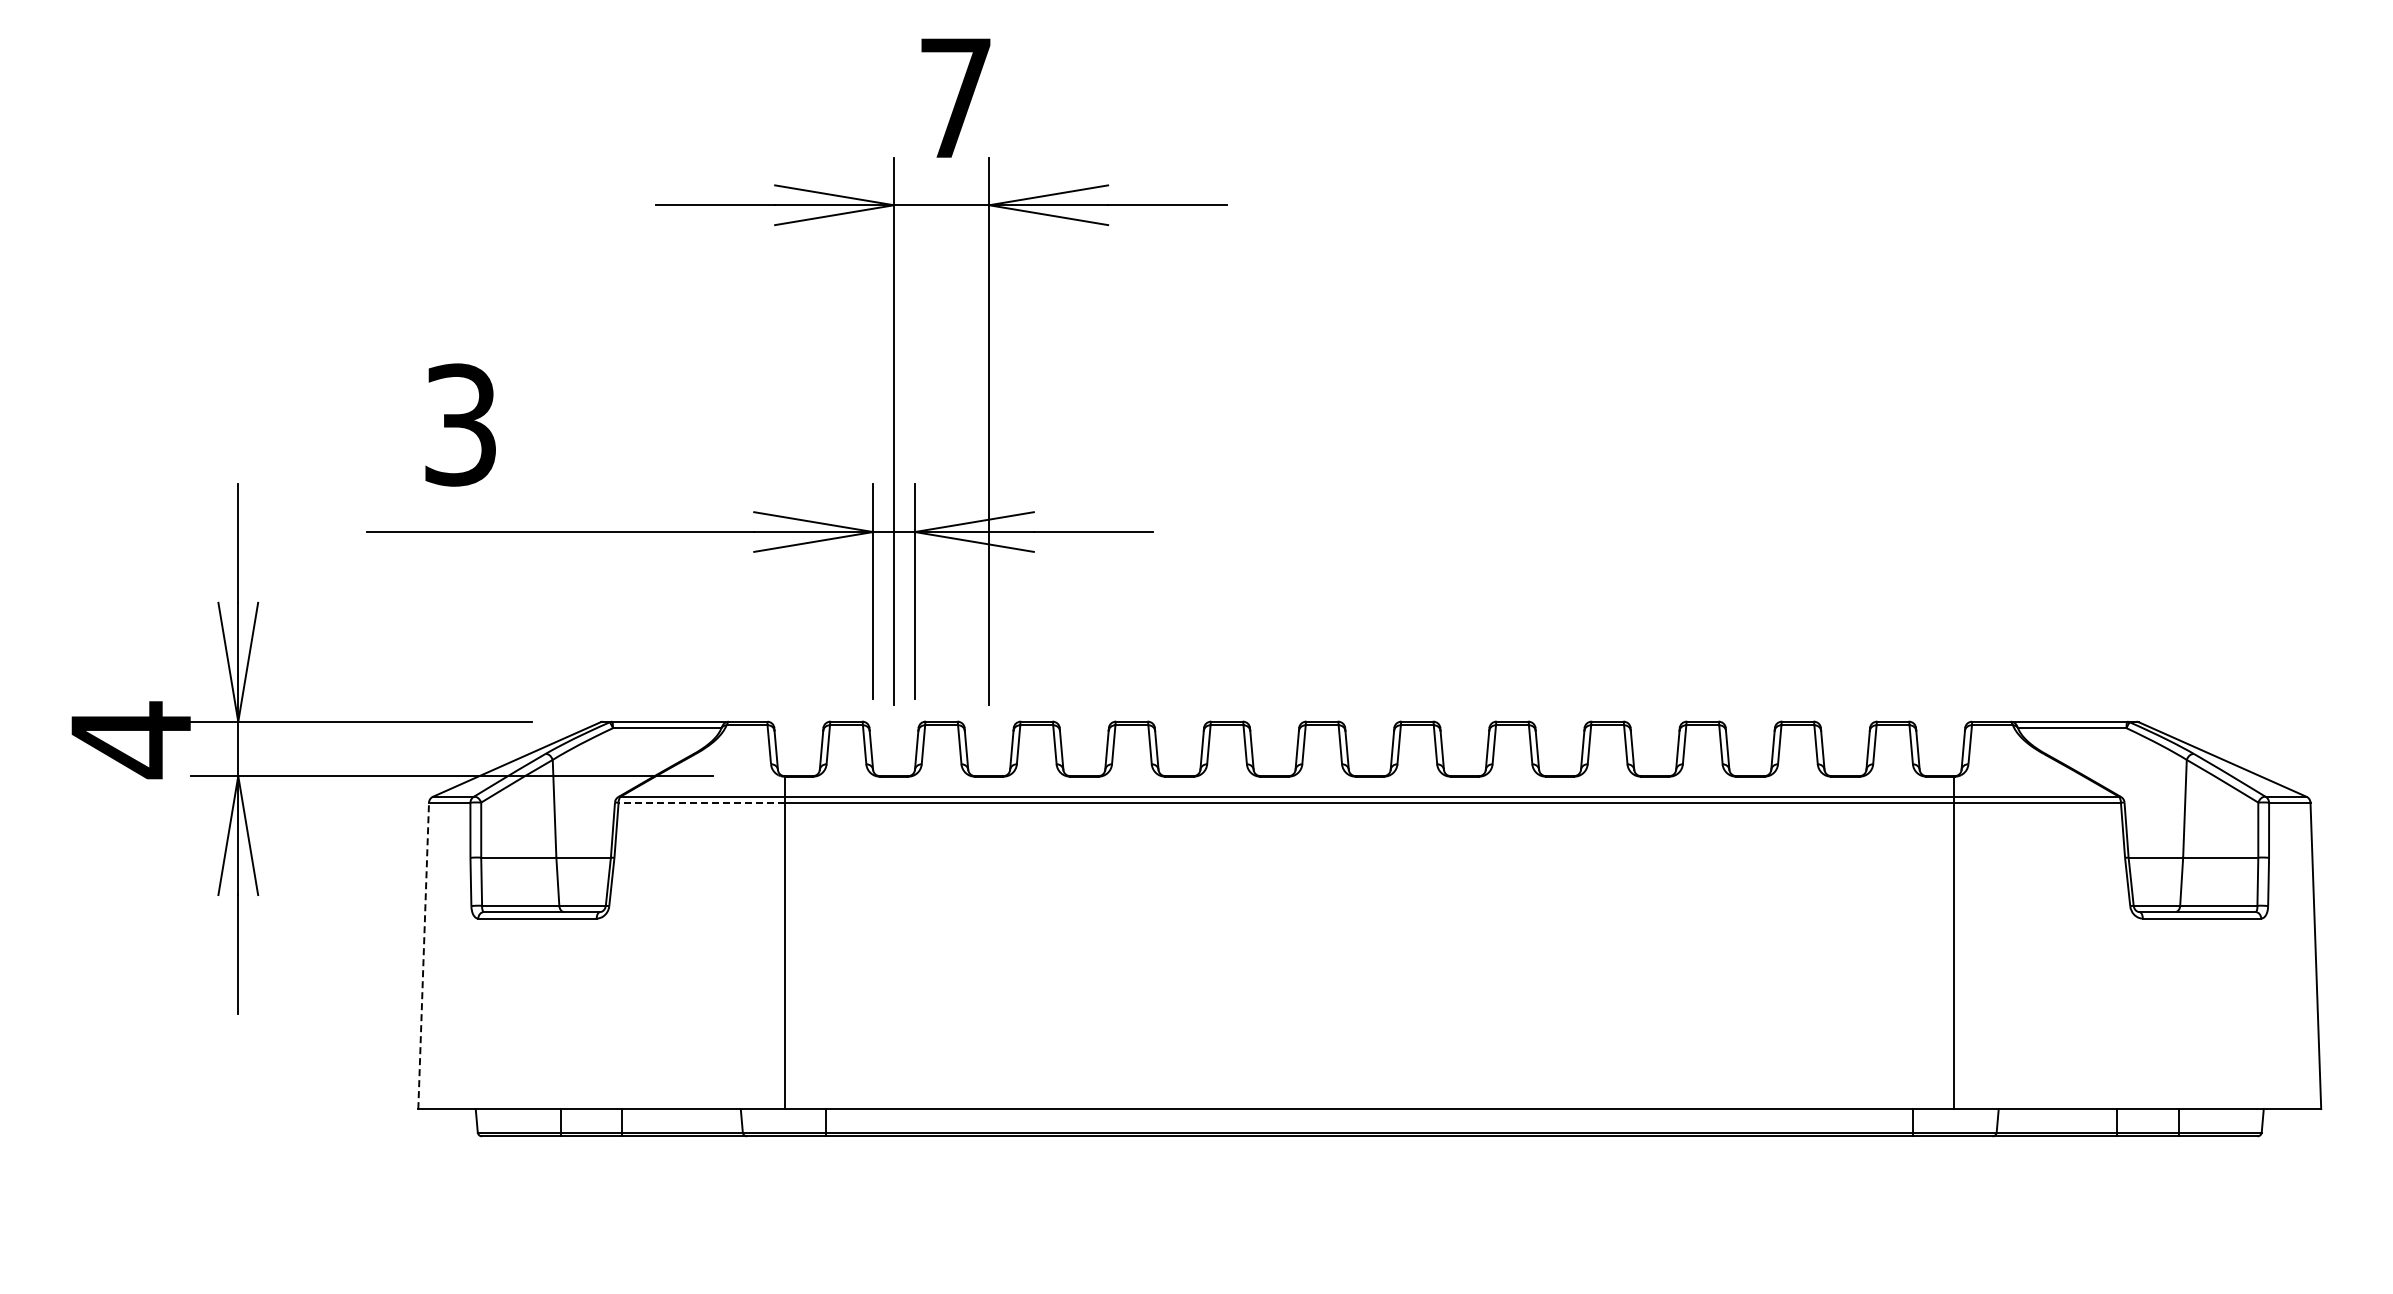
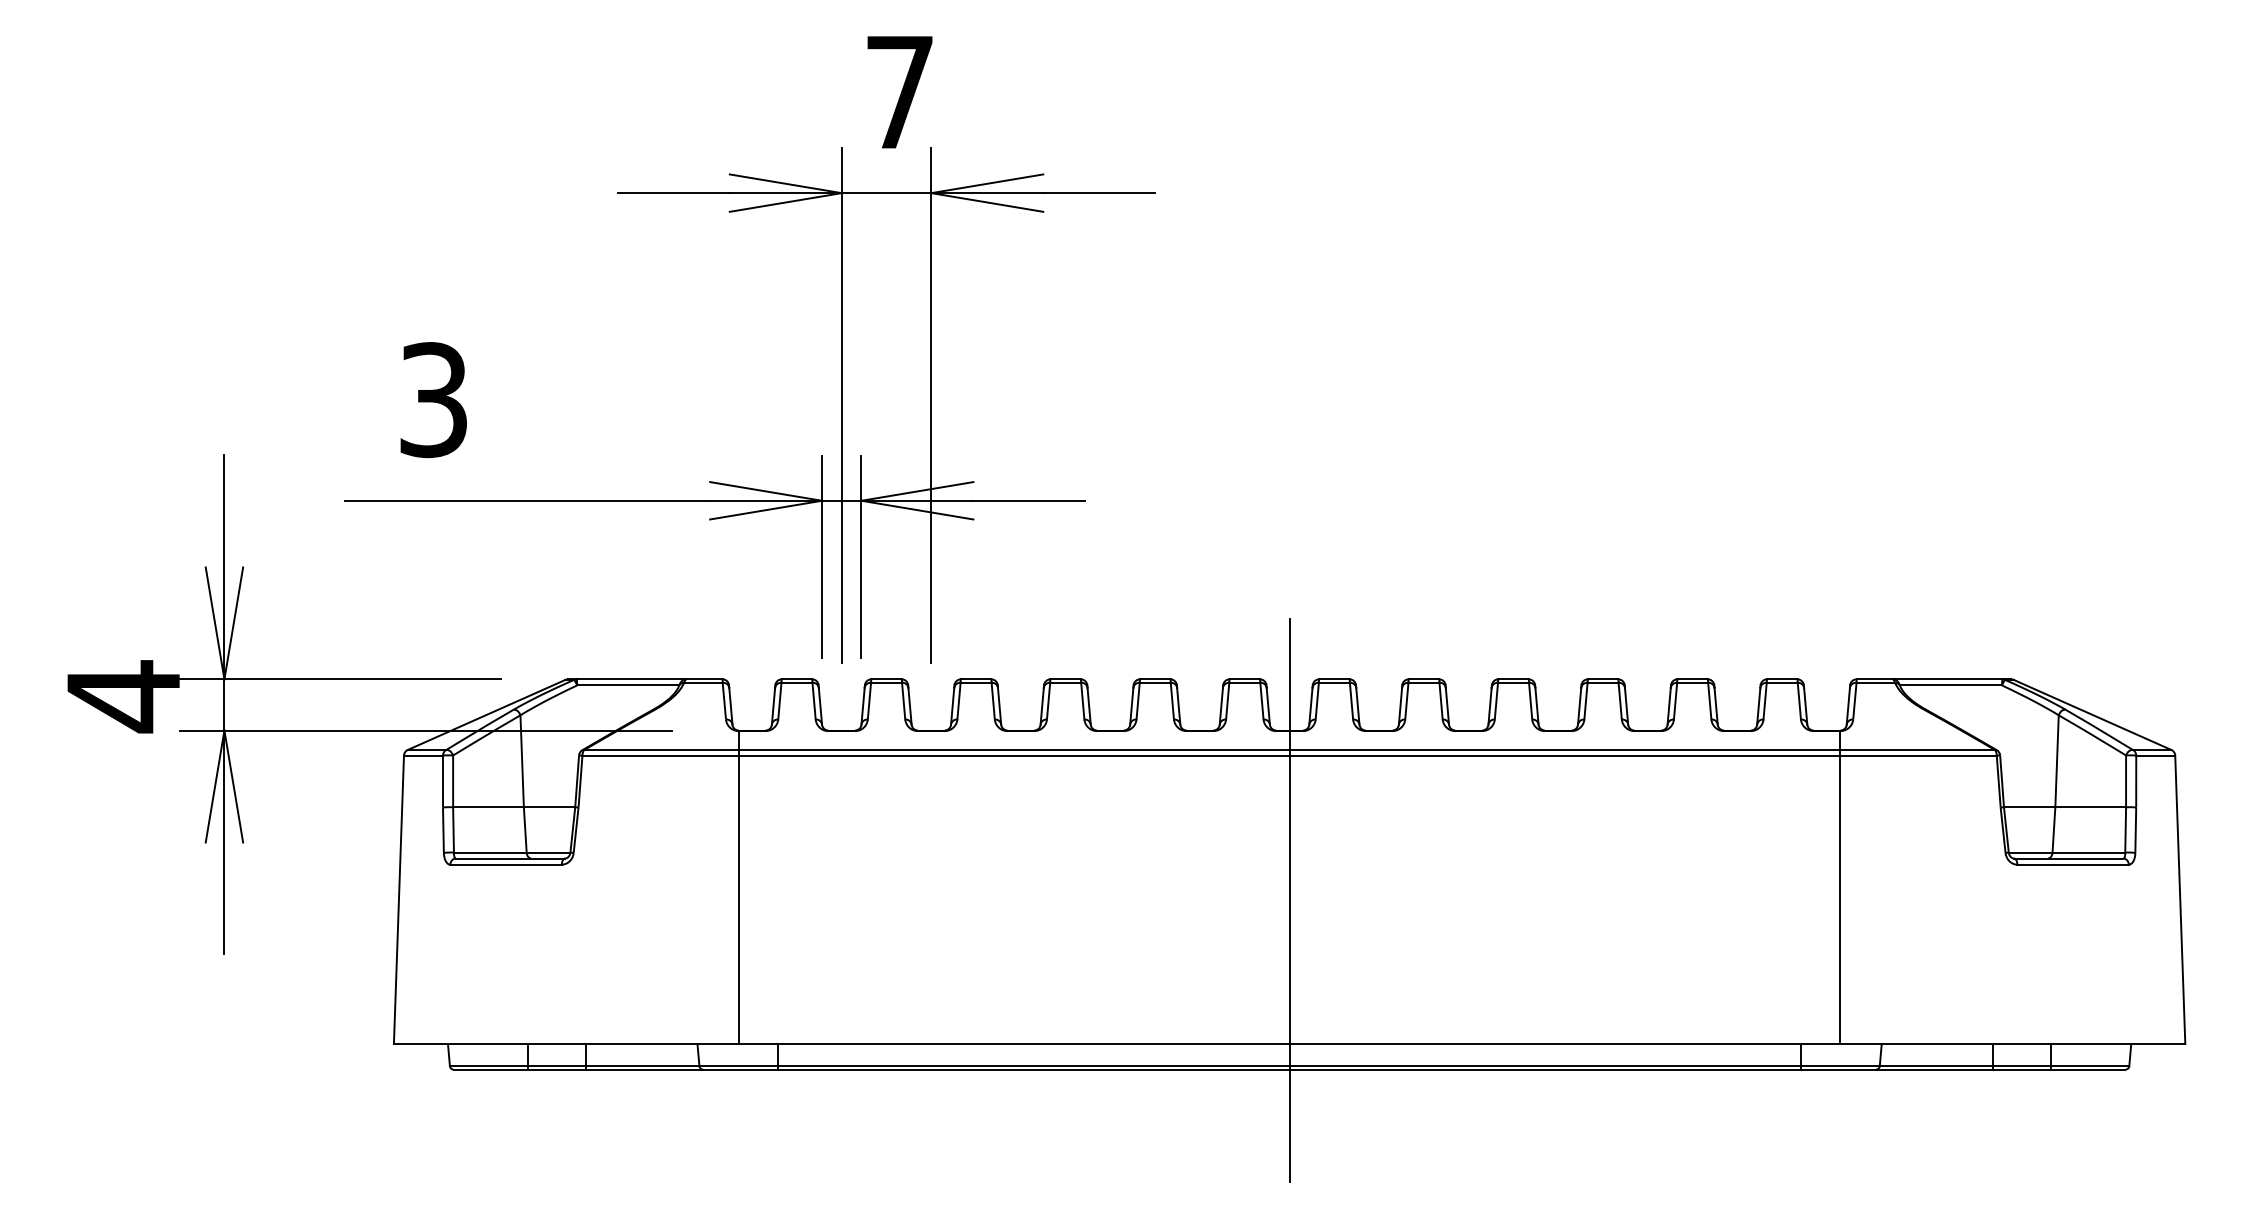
line: (701, 802) -> (660, 755), dashed -> solid
line: (423, 955) -> (398, 899), dashed -> solid
line: (1369, 956) -> (1289, 900), added

